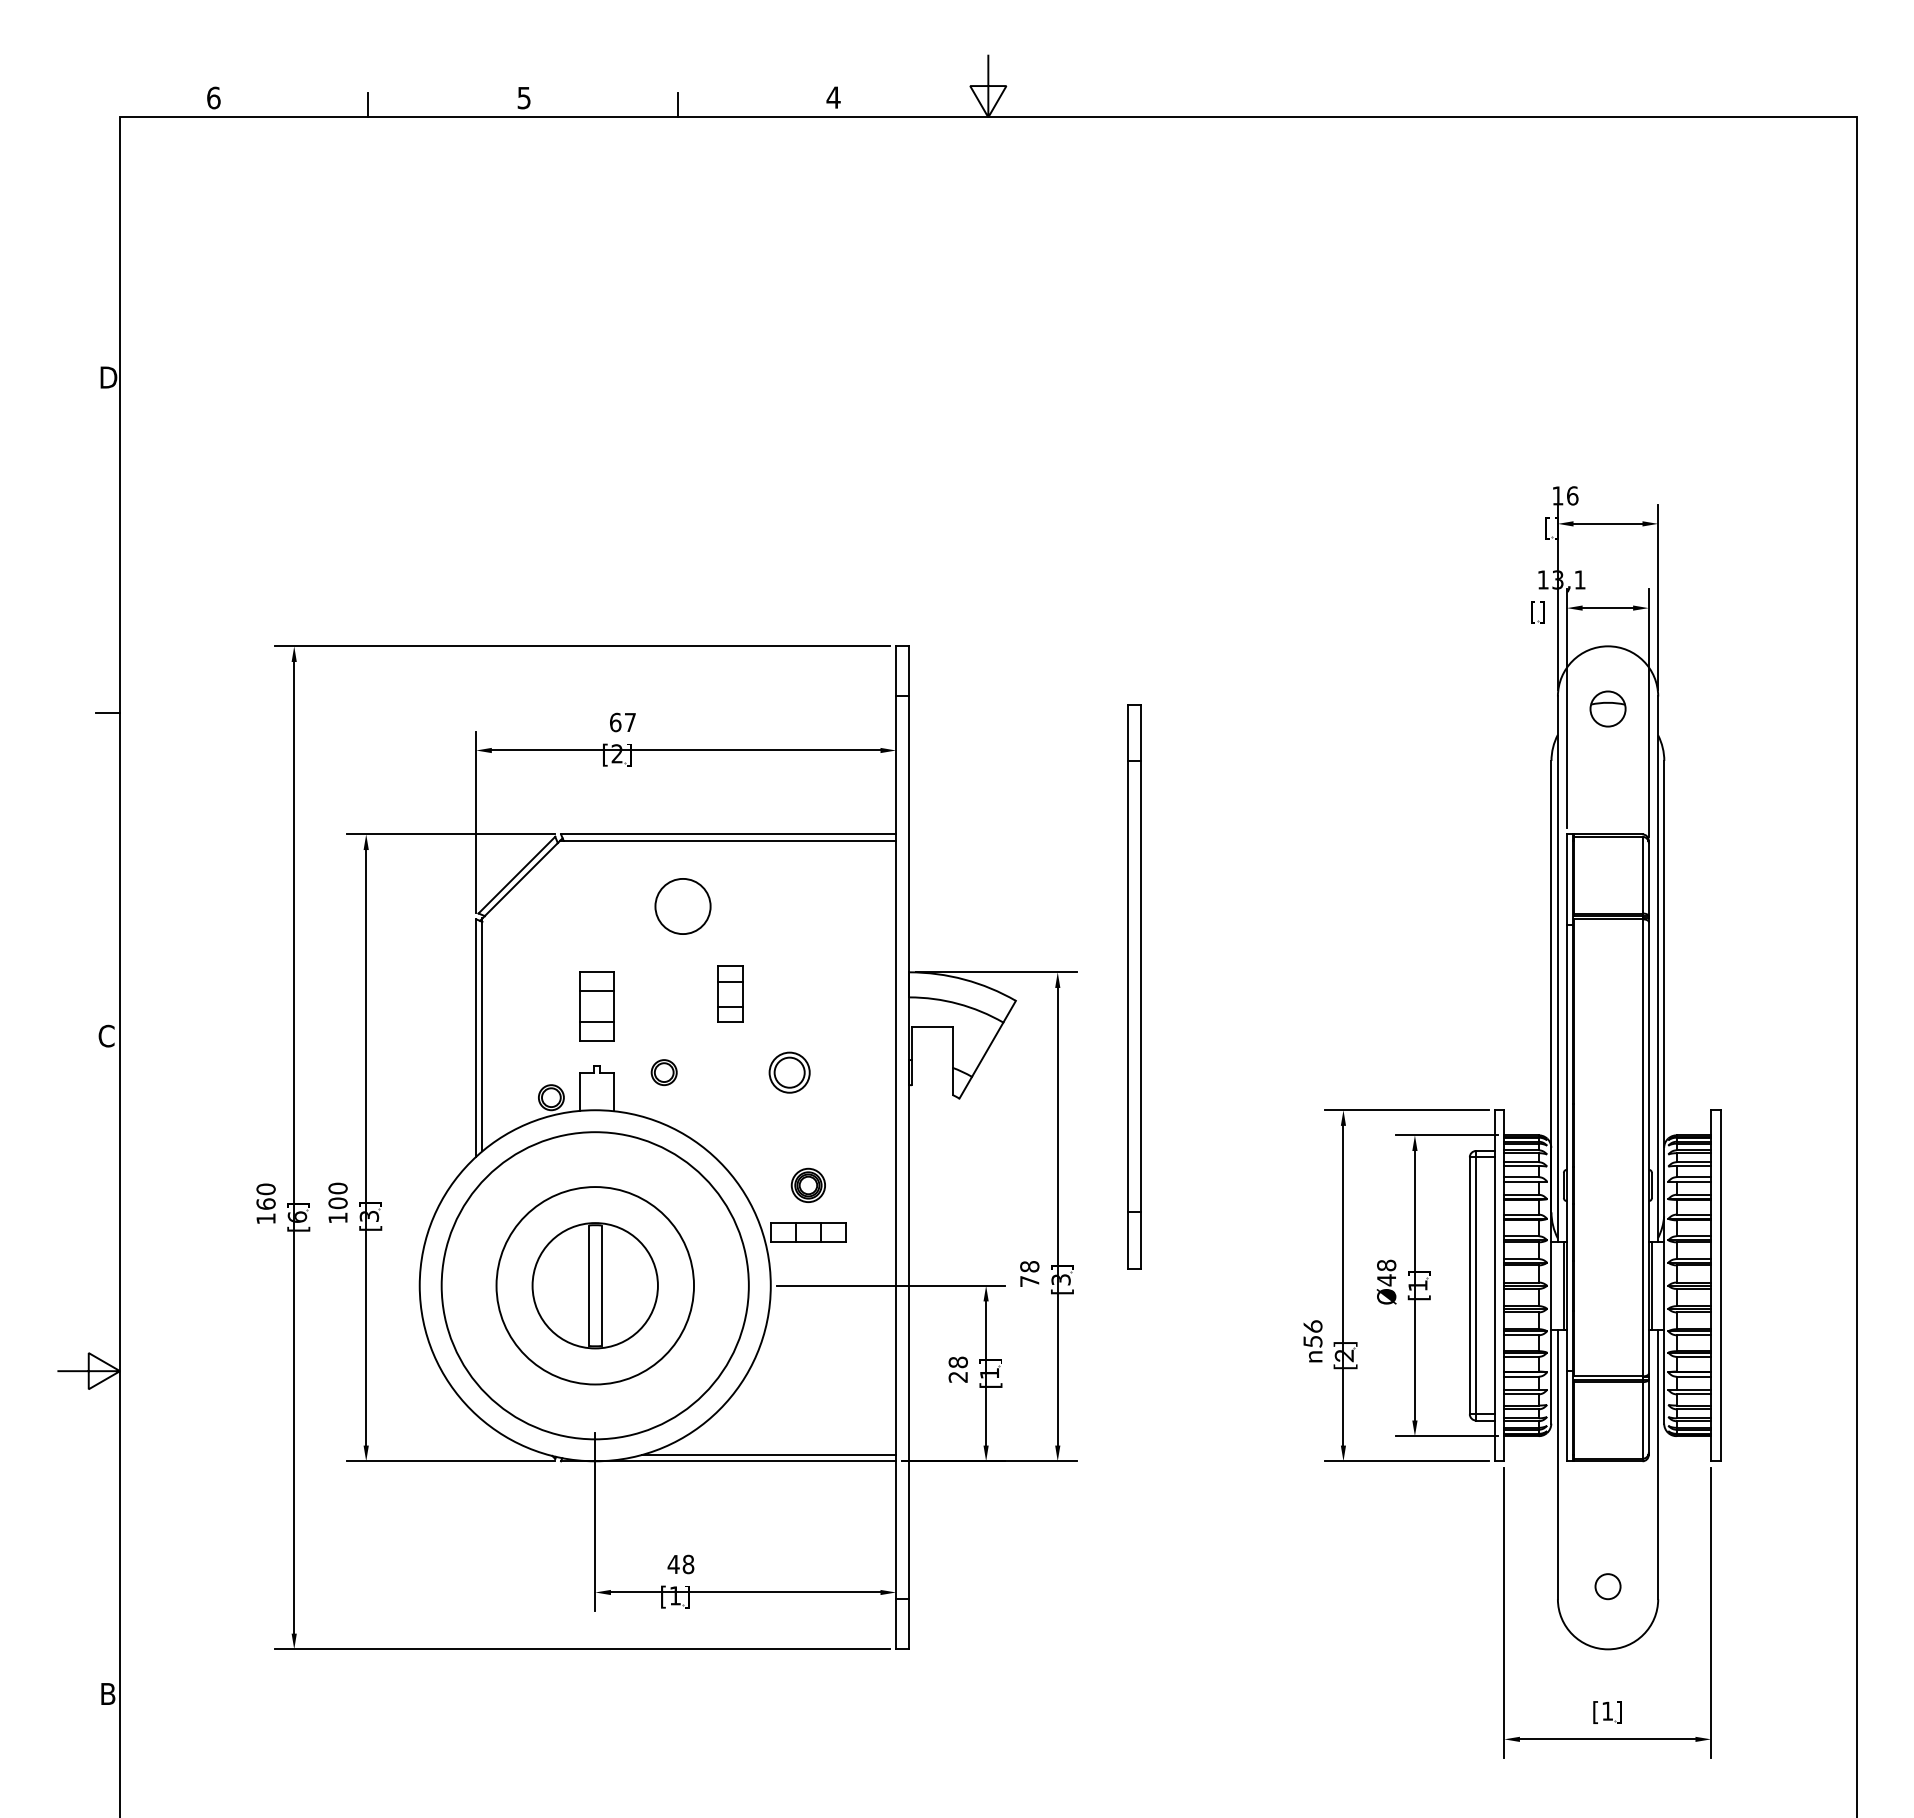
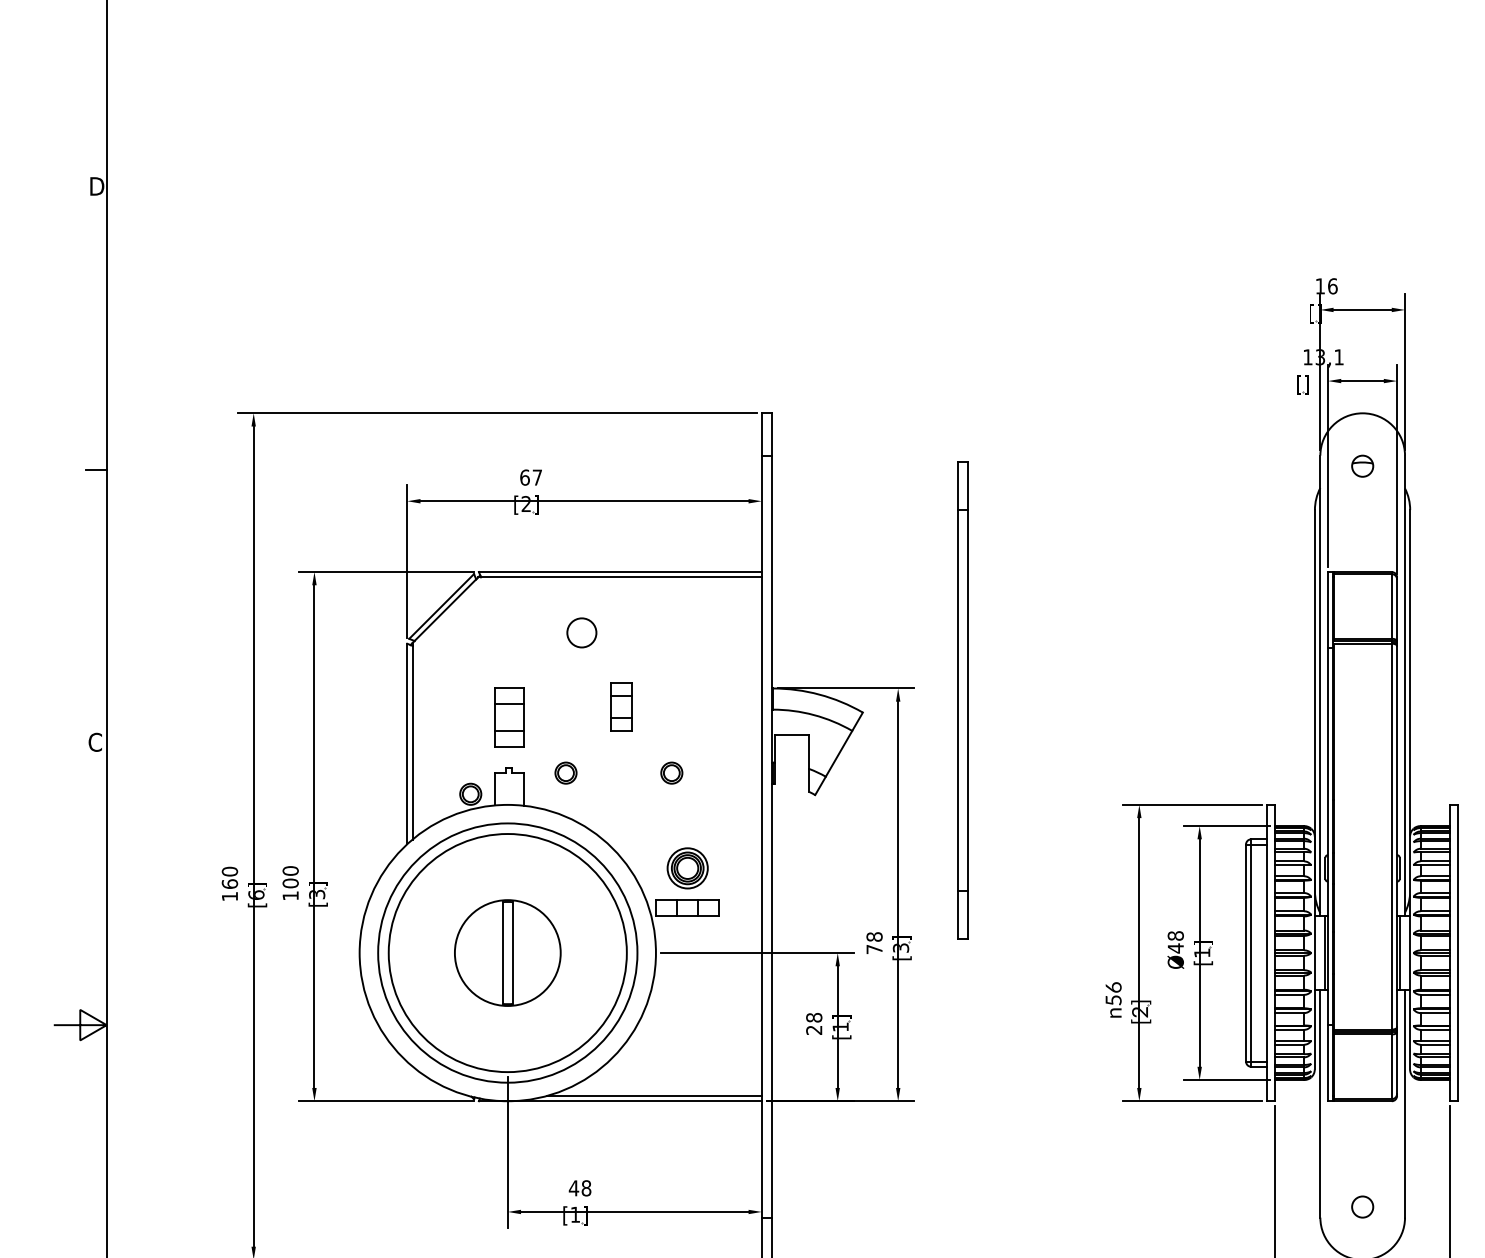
part: (1607, 708) -> (1362, 465), size x0.71
circle: (682, 906) -> (581, 632), size x0.62
part: (789, 1072) -> (671, 773), size x0.62
part: (808, 1185) -> (687, 868), size x1.43
circle: (595, 1285) -> (508, 952), size x1.43

